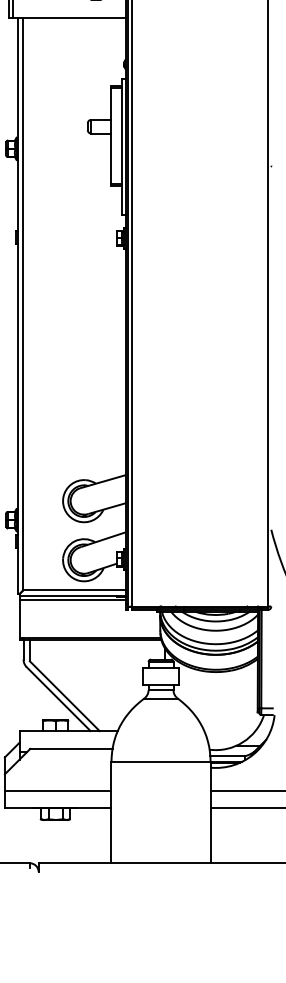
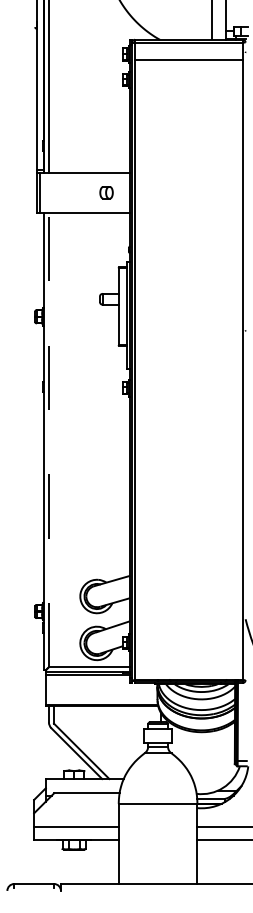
line: (22, 303) -> (48, 439), solid -> dashed

